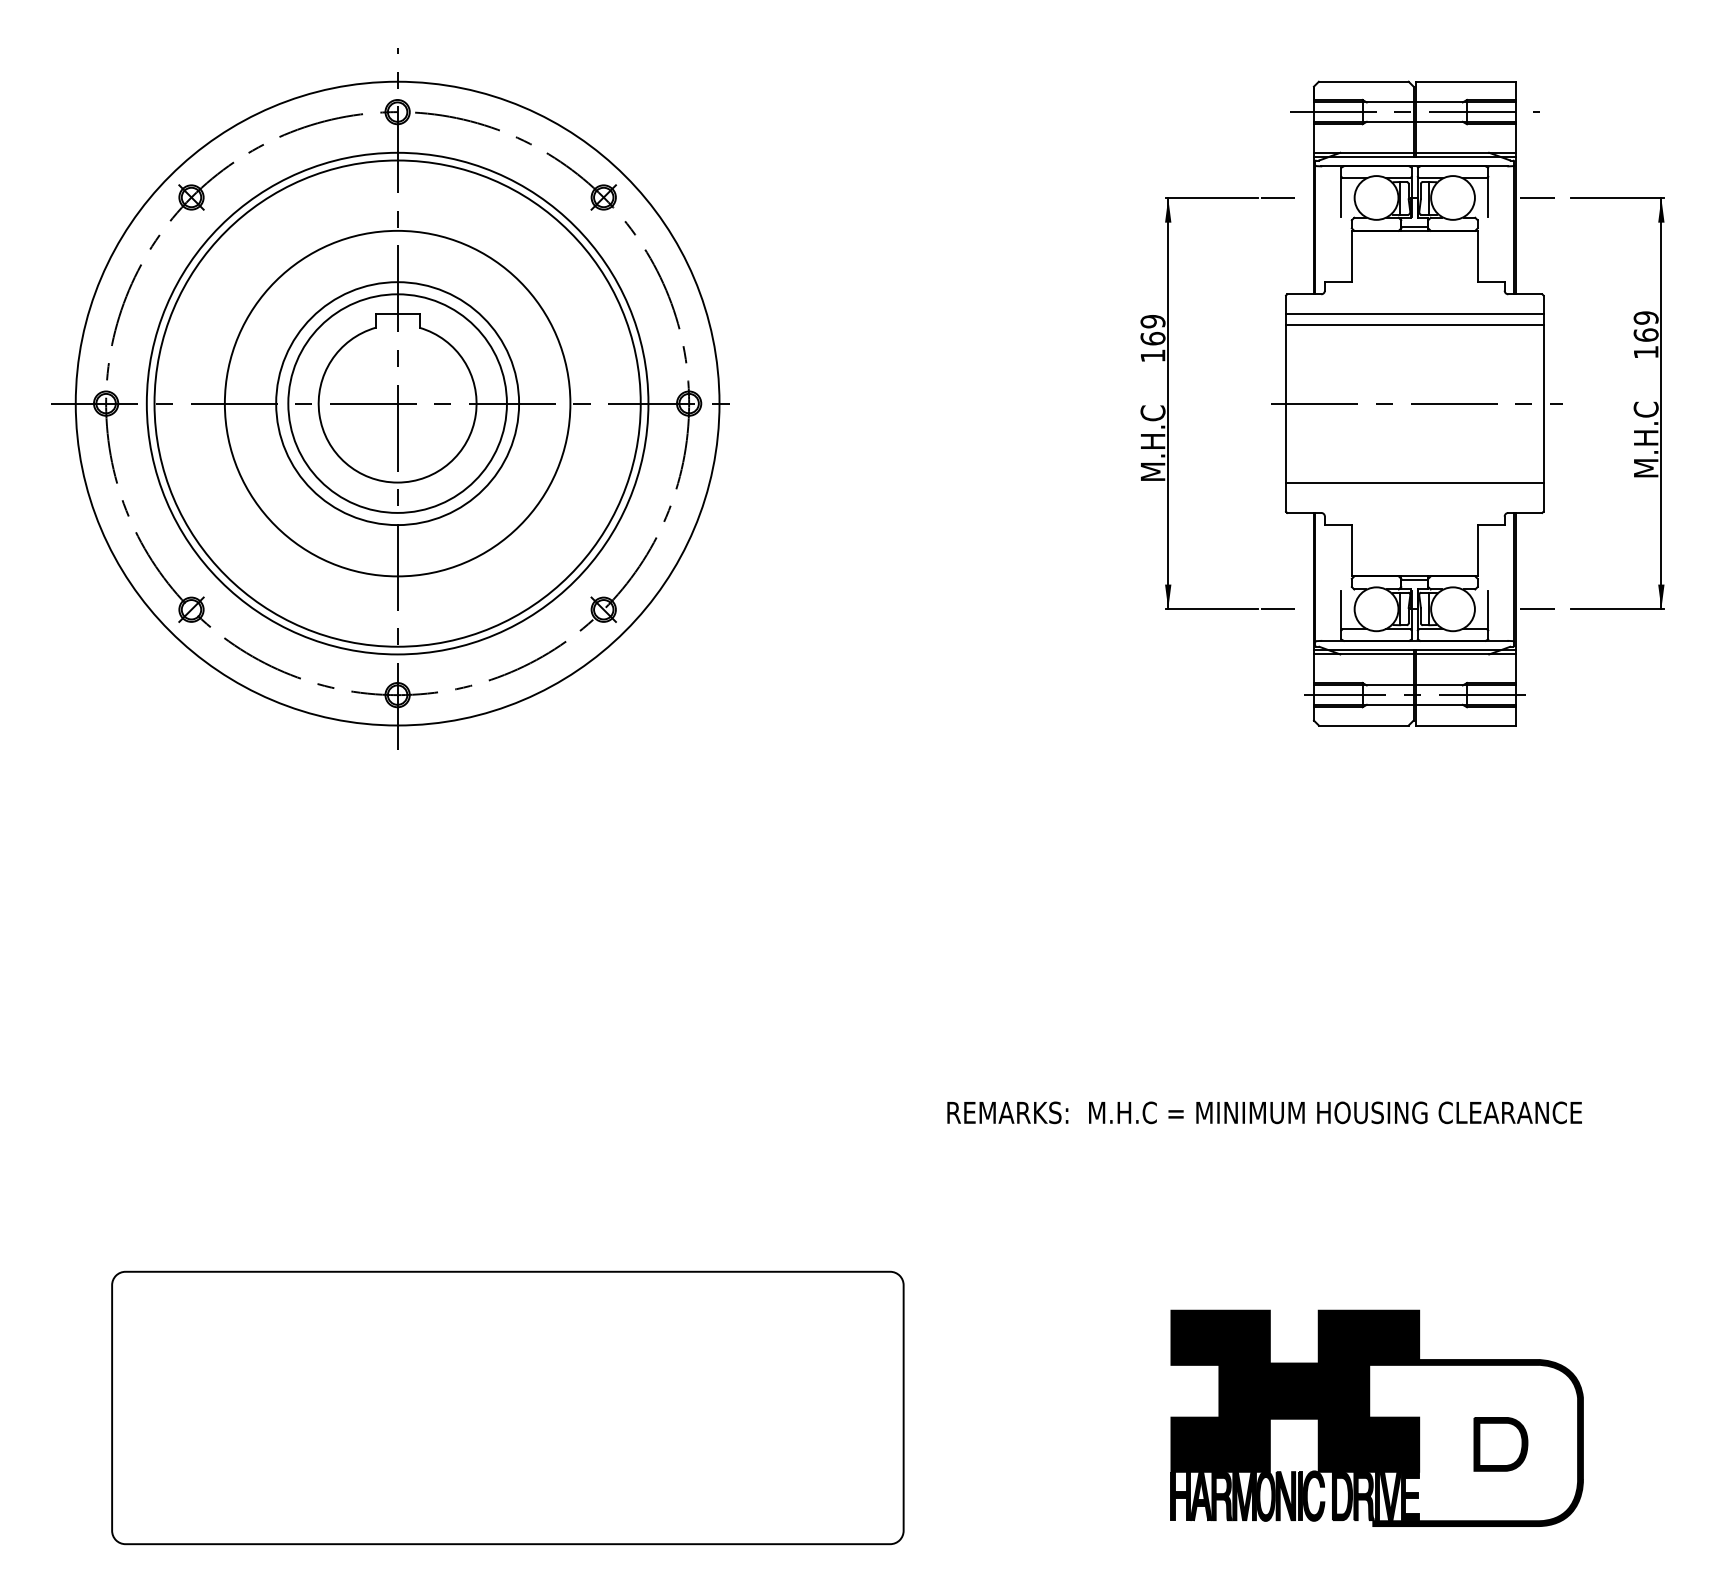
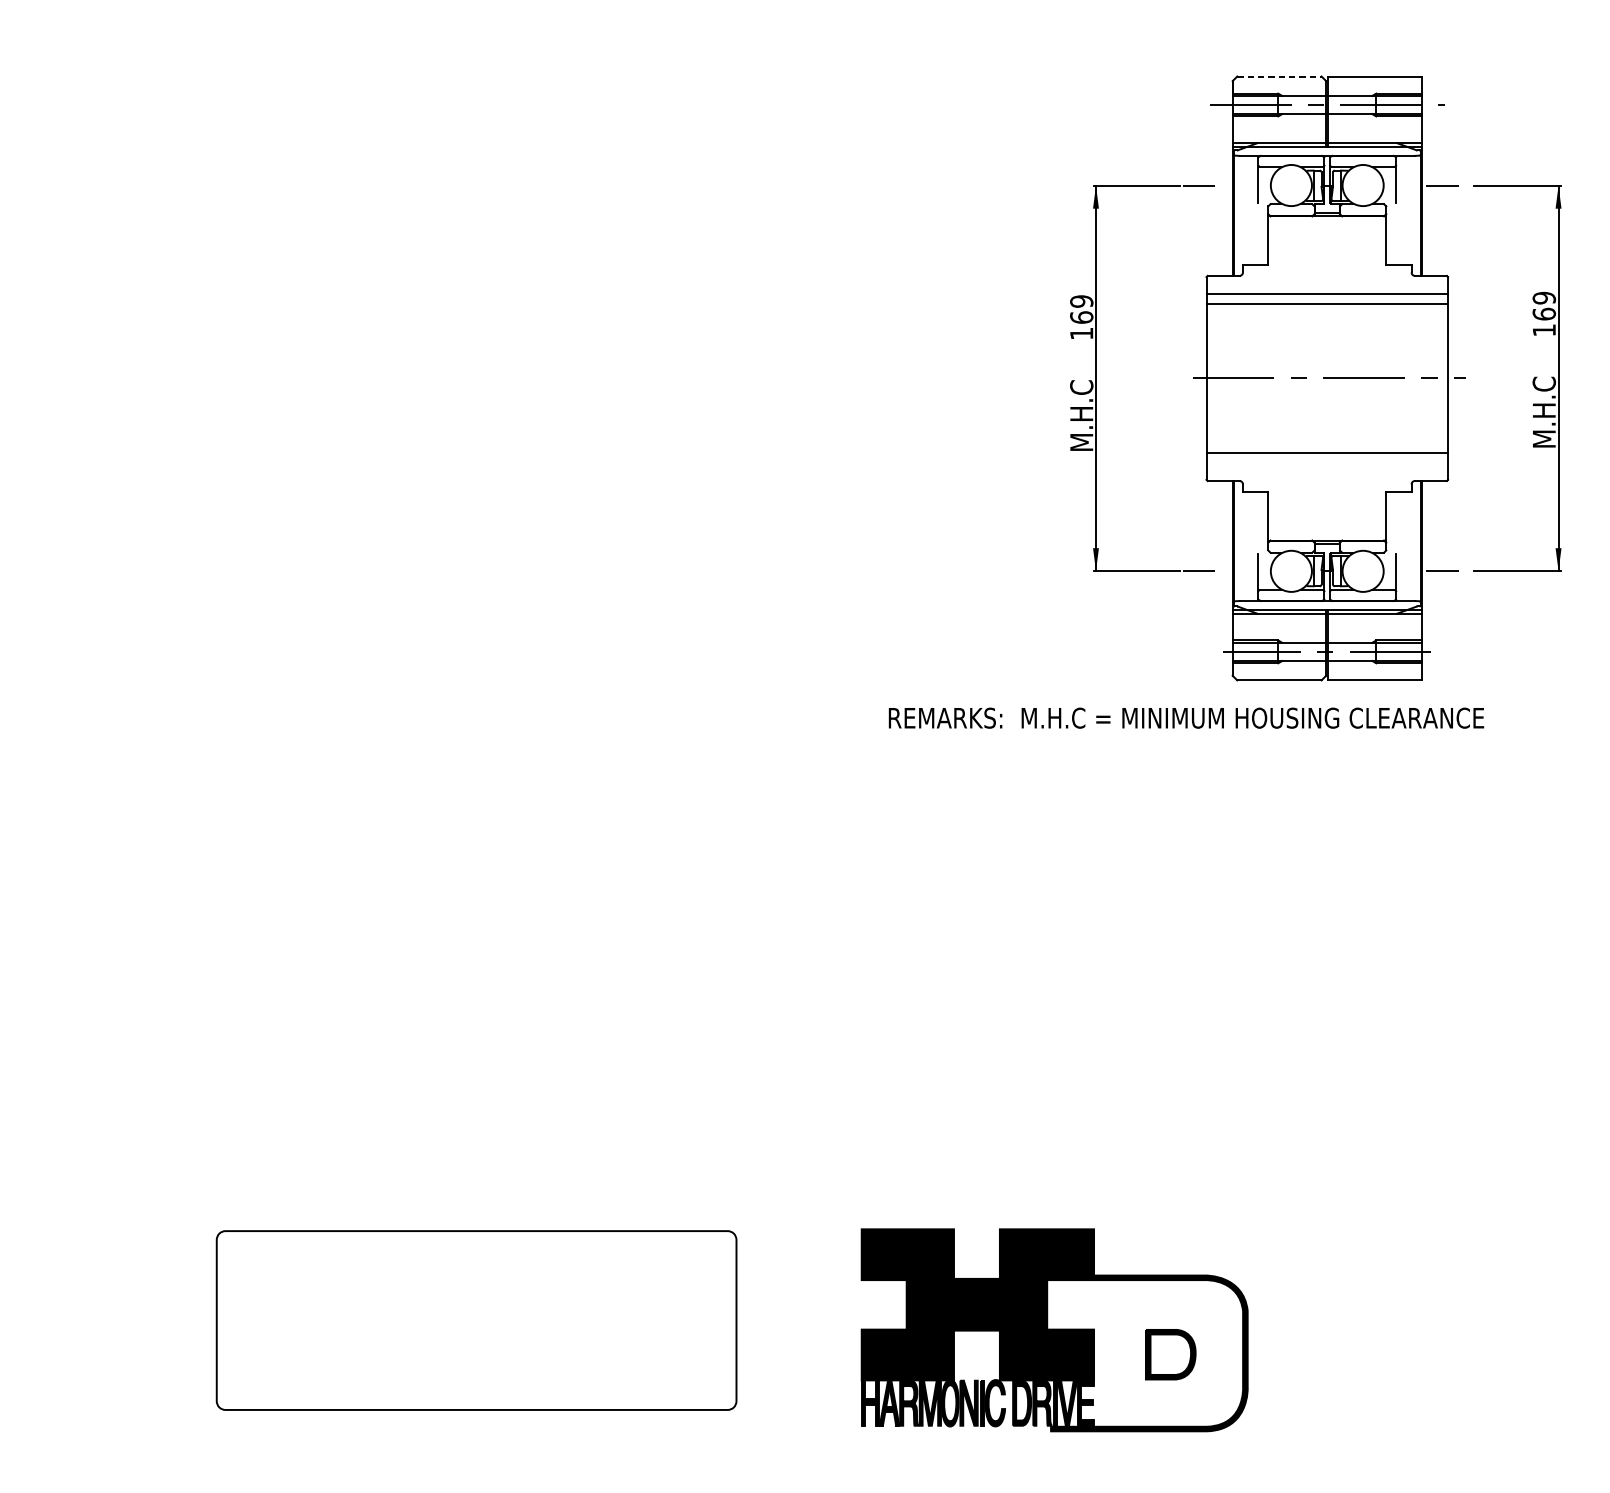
line: (1363, 81) -> (1279, 76), solid -> dashed
part: (390, 398) -> (366, 373), removed
text: (1264, 1112) -> (1186, 717), moved
part: (507, 1407) -> (476, 1320), size x0.7
part: (1376, 1417) -> (1054, 1329), moved

